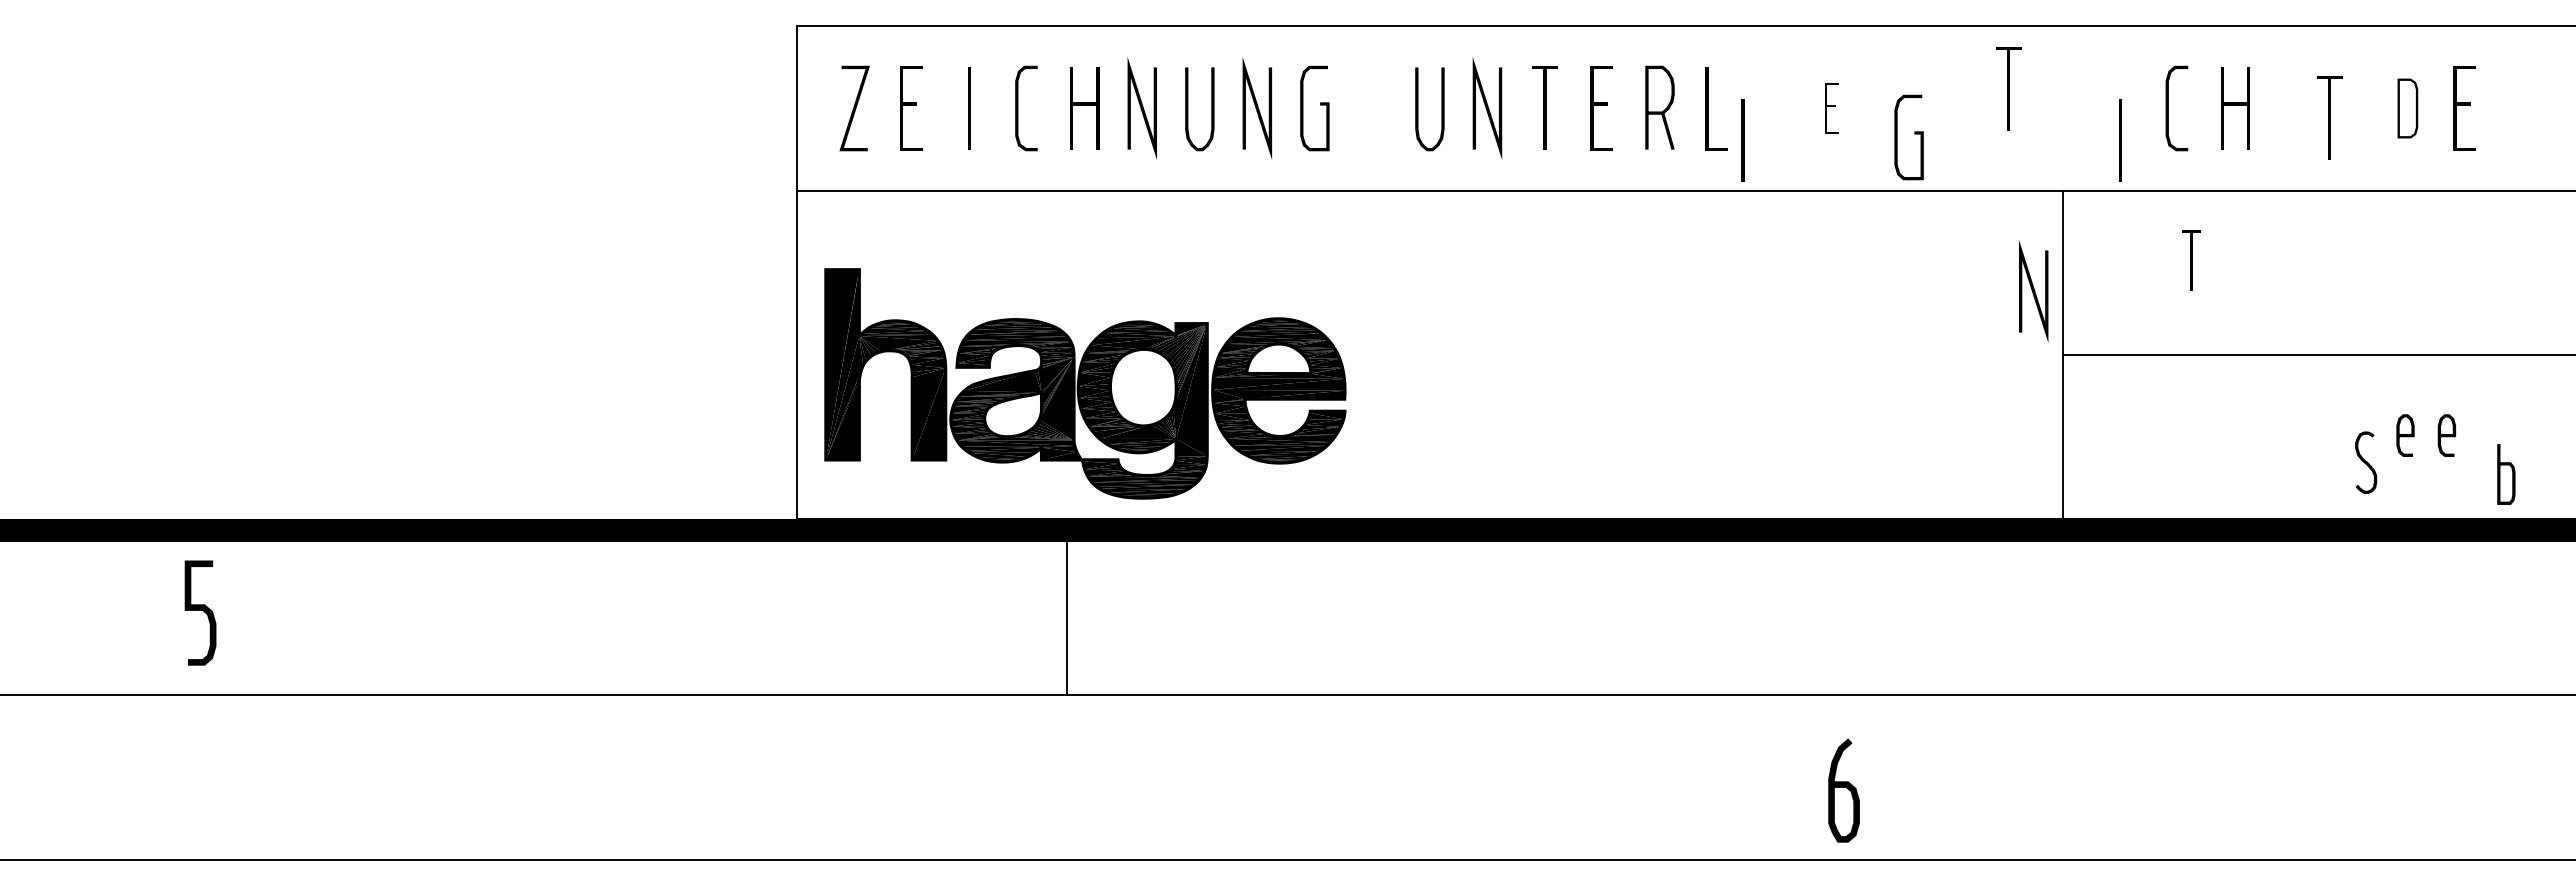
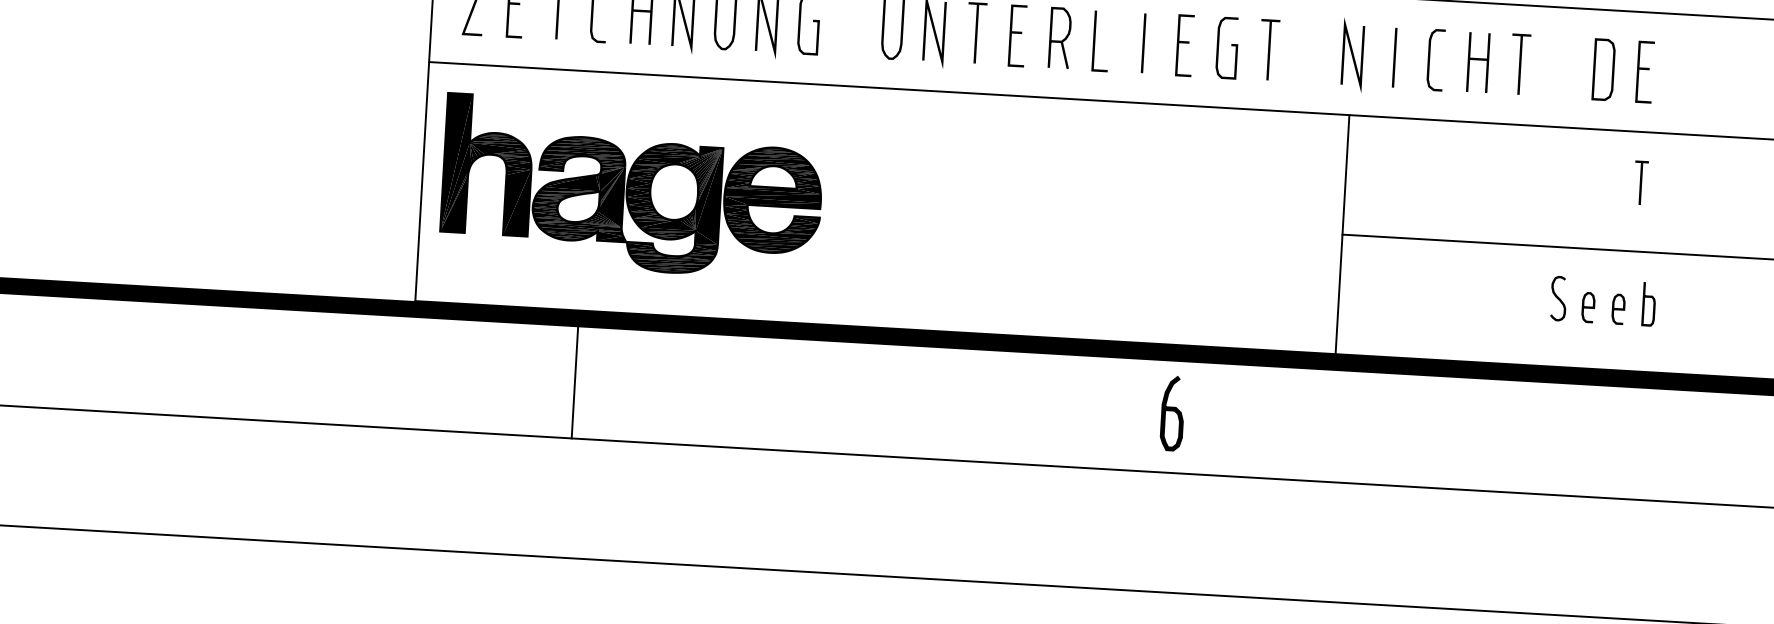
part: (2008, 88) -> (1269, 49), moved
part: (1831, 108) -> (1184, 45), size x1.67
part: (2407, 108) -> (1603, 69), size x1.43
part: (2329, 117) -> (1520, 64), moved
curve: (1914, 134) -> (1231, 46), moved
line: (1742, 140) -> (1143, 43), moved
line: (2120, 140) -> (1394, 57), moved
part: (2191, 260) -> (1640, 182), moved
line: (2033, 291) -> (1352, 55), moved
part: (1085, 383) -> (632, 186), moved
curve: (2366, 462) -> (1559, 298), moved
curve: (2500, 474) -> (1644, 304), moved
line: (1067, 612) -> (575, 378), moved
curve: (1843, 787) -> (1172, 411), moved

